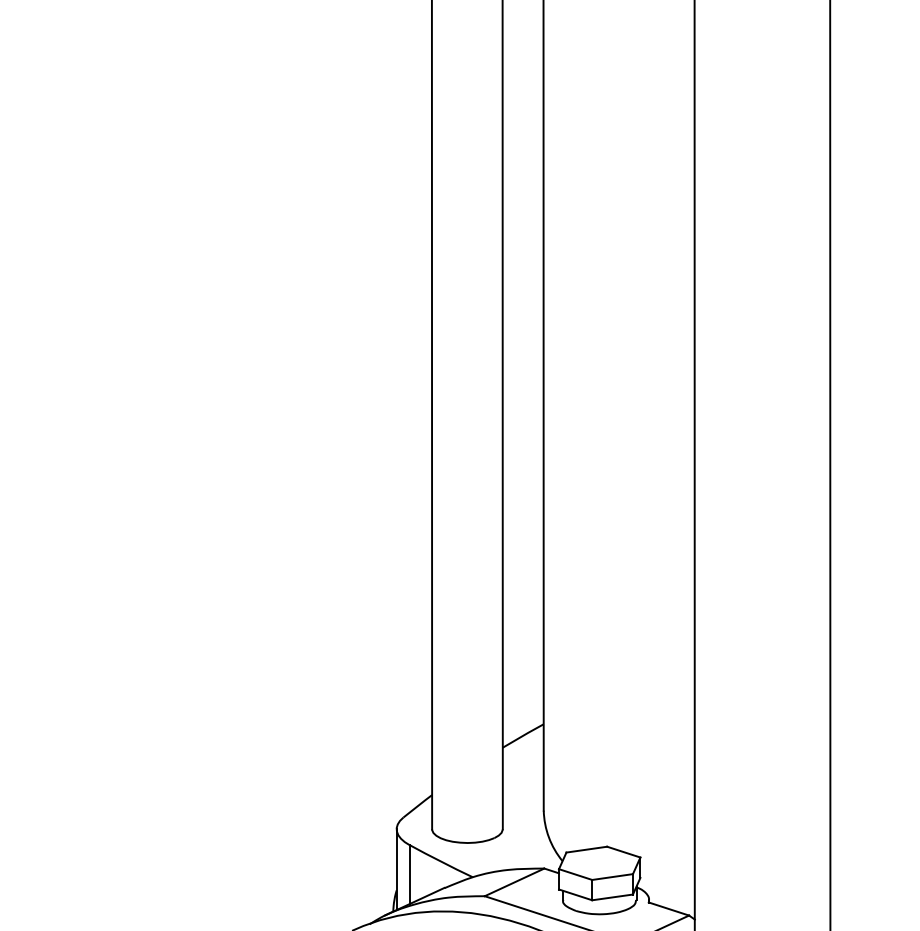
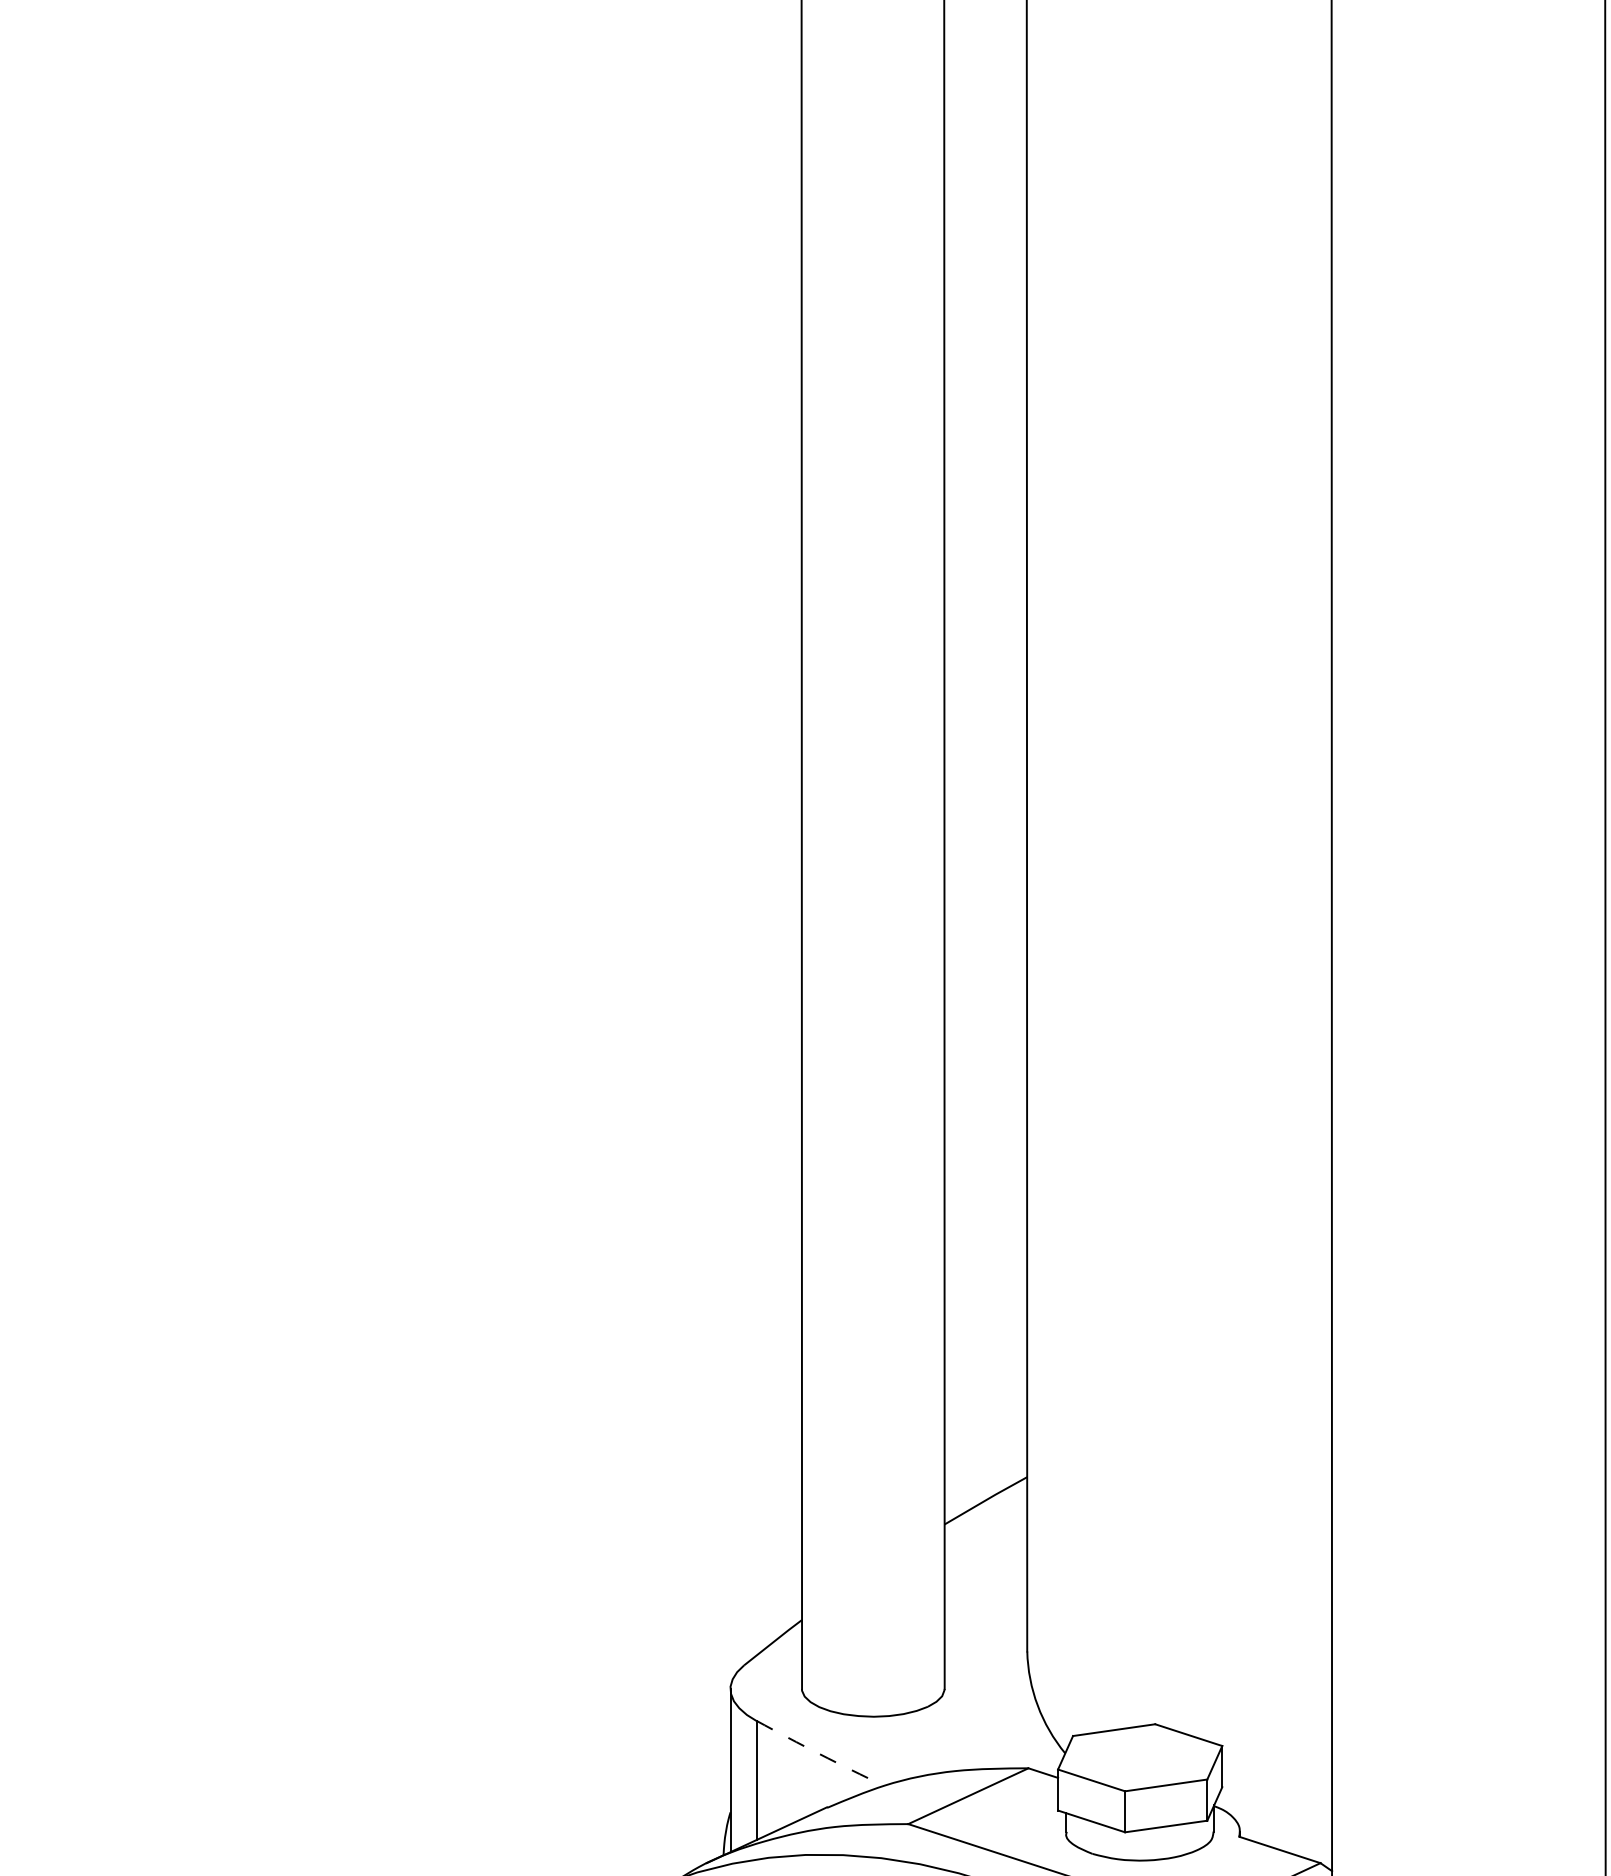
arc: (441, 861) -> (820, 1754), solid -> dashed

